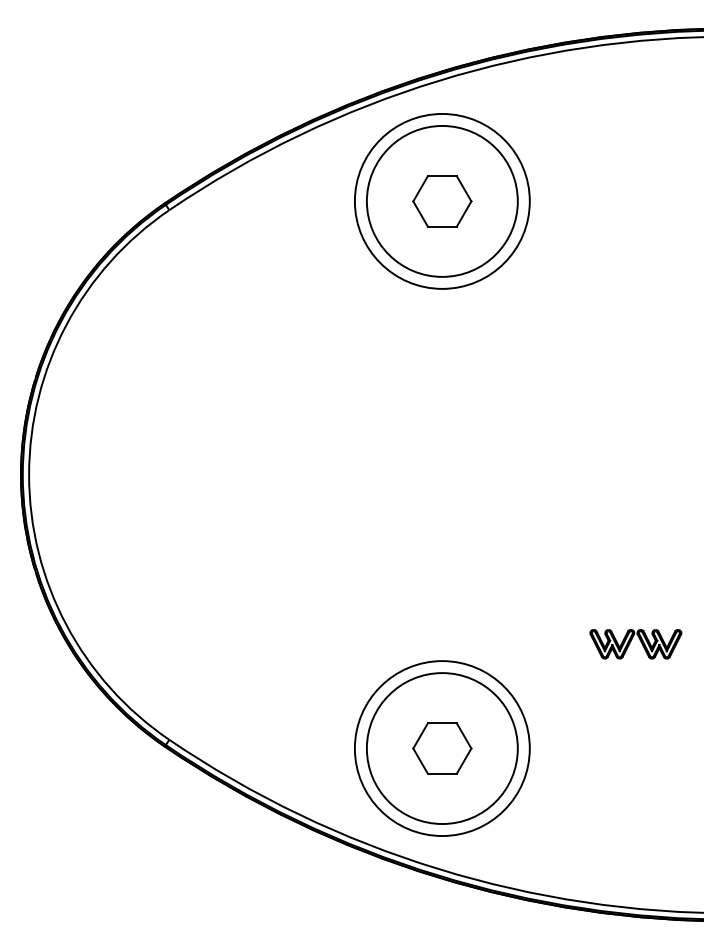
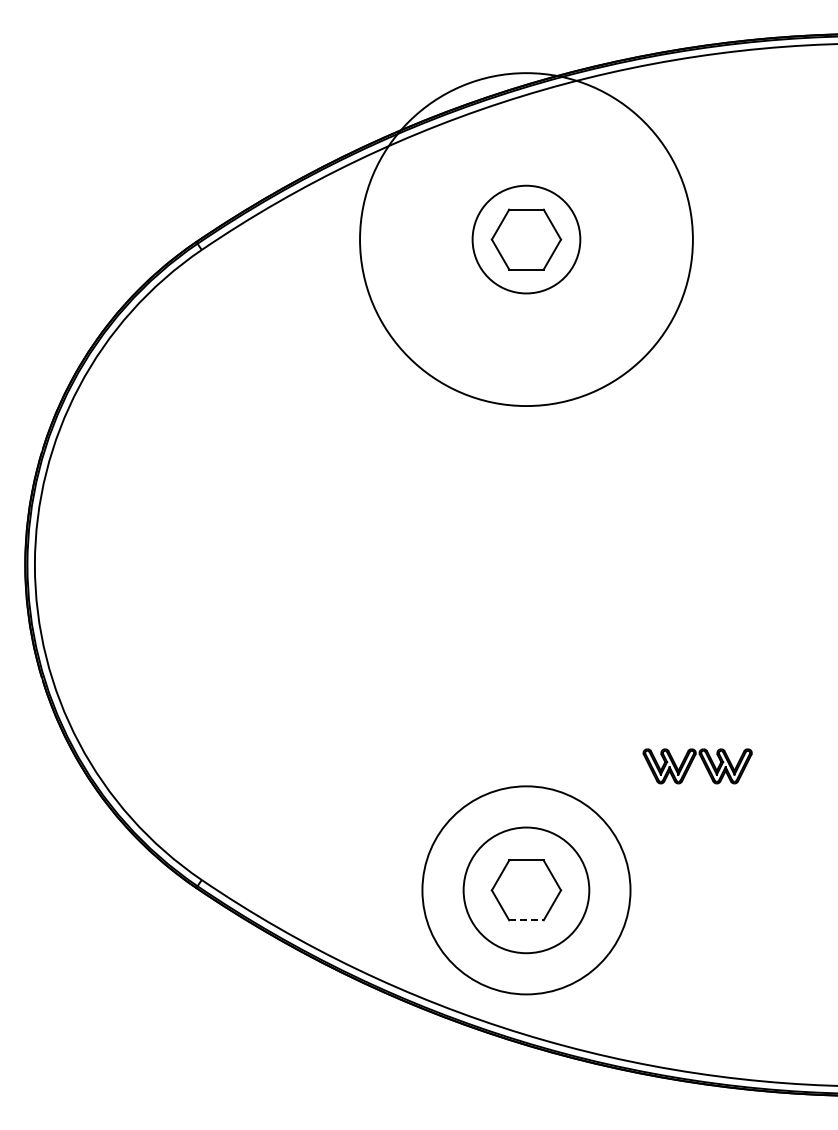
circle: (442, 201) -> (526, 239), size x0.6
circle: (442, 201) -> (526, 239), size x1.6
part: (630, 642) -> (691, 764), moved
circle: (442, 748) -> (526, 890), size x0.7
line: (442, 773) -> (526, 920), solid -> dashed

